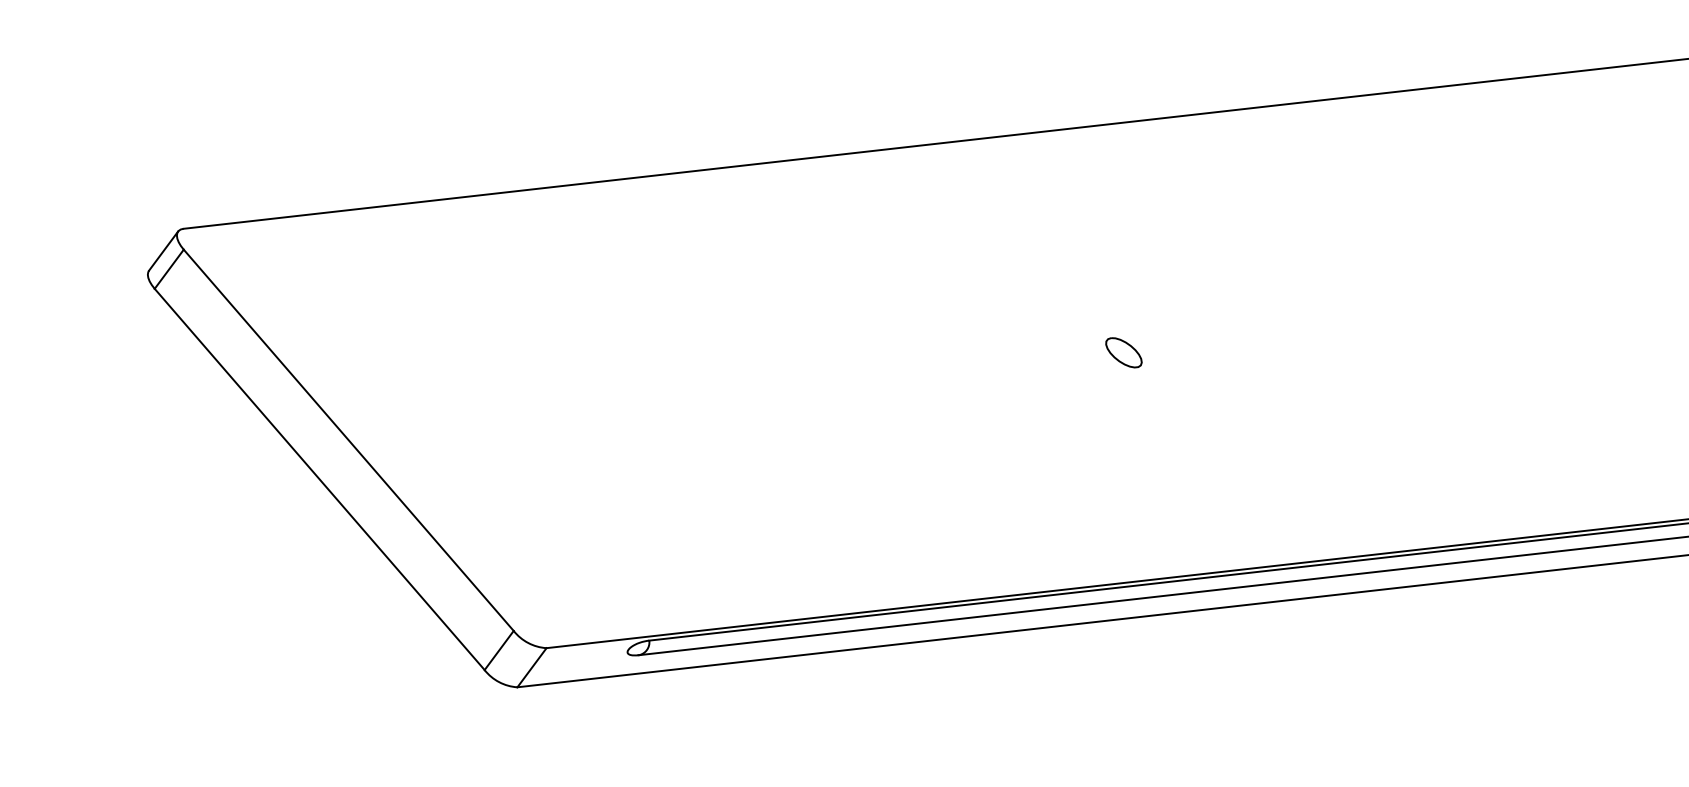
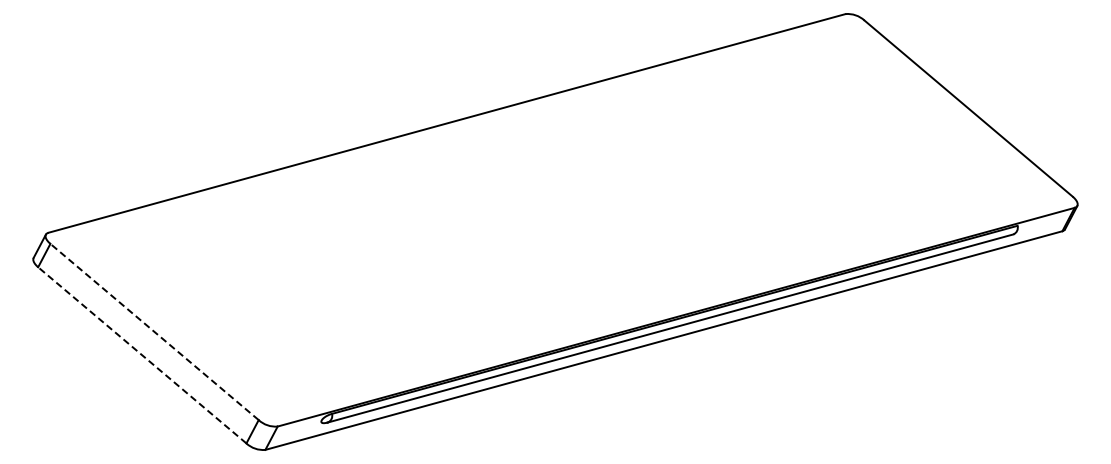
part: (1123, 353) -> (561, 220), removed
line: (348, 439) -> (154, 331), solid -> dashed
line: (318, 479) -> (141, 355), solid -> dashed

